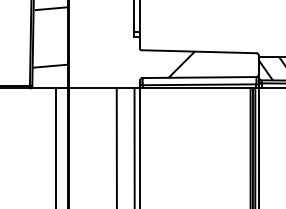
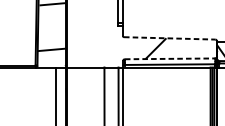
line: (198, 51) -> (169, 38), solid -> dashed
line: (199, 77) -> (170, 58), solid -> dashed

